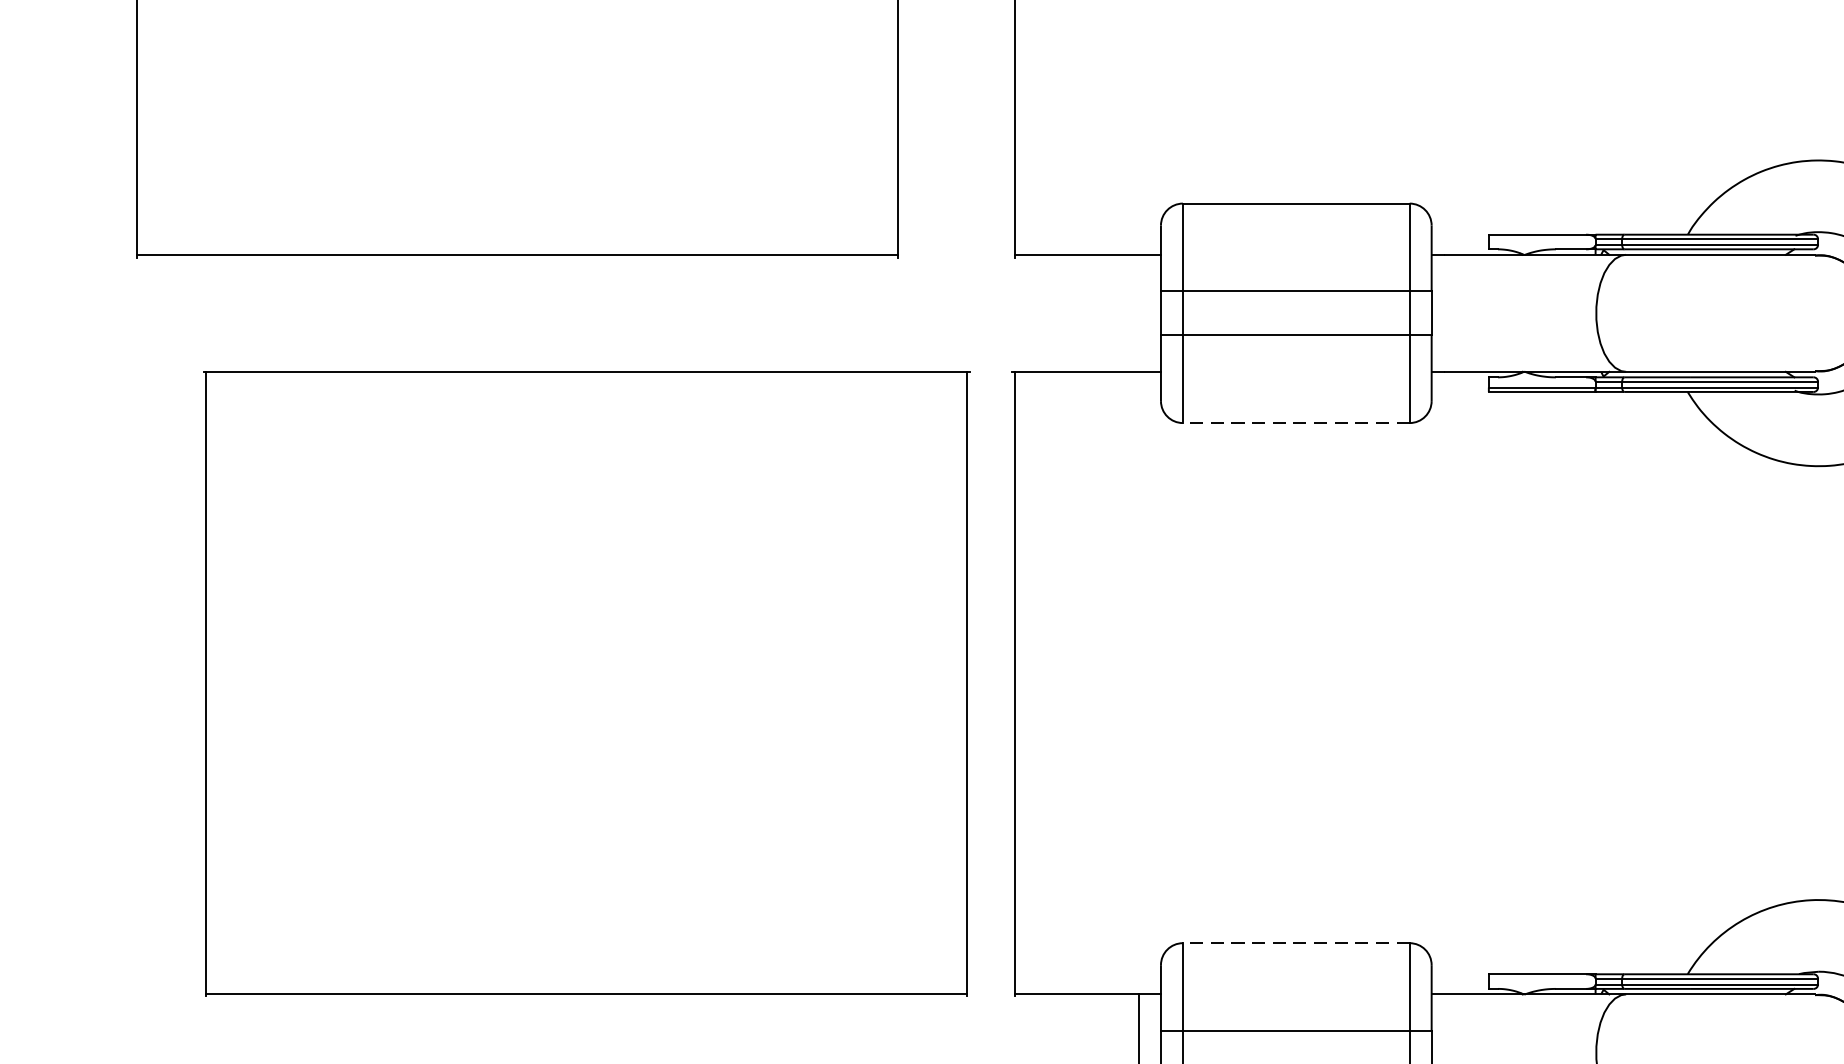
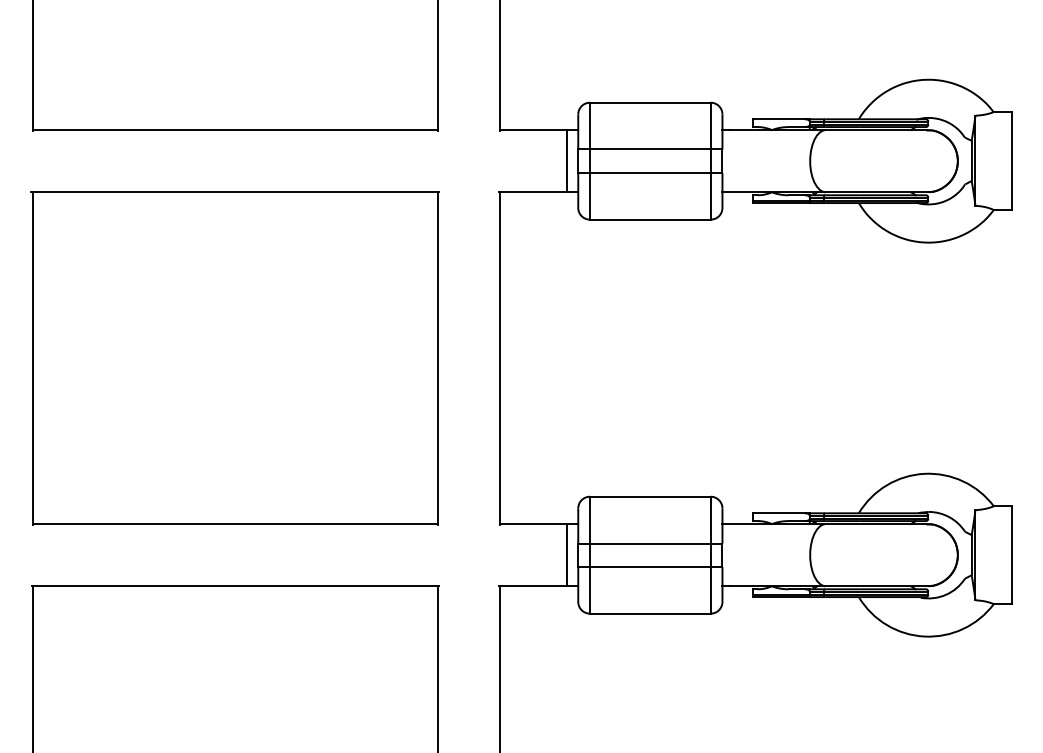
line: (1138, 313) -> (566, 161), added
line: (1294, 422) -> (649, 219), dashed -> solid
part: (585, 683) -> (234, 358), moved
line: (1294, 942) -> (649, 496), dashed -> solid

